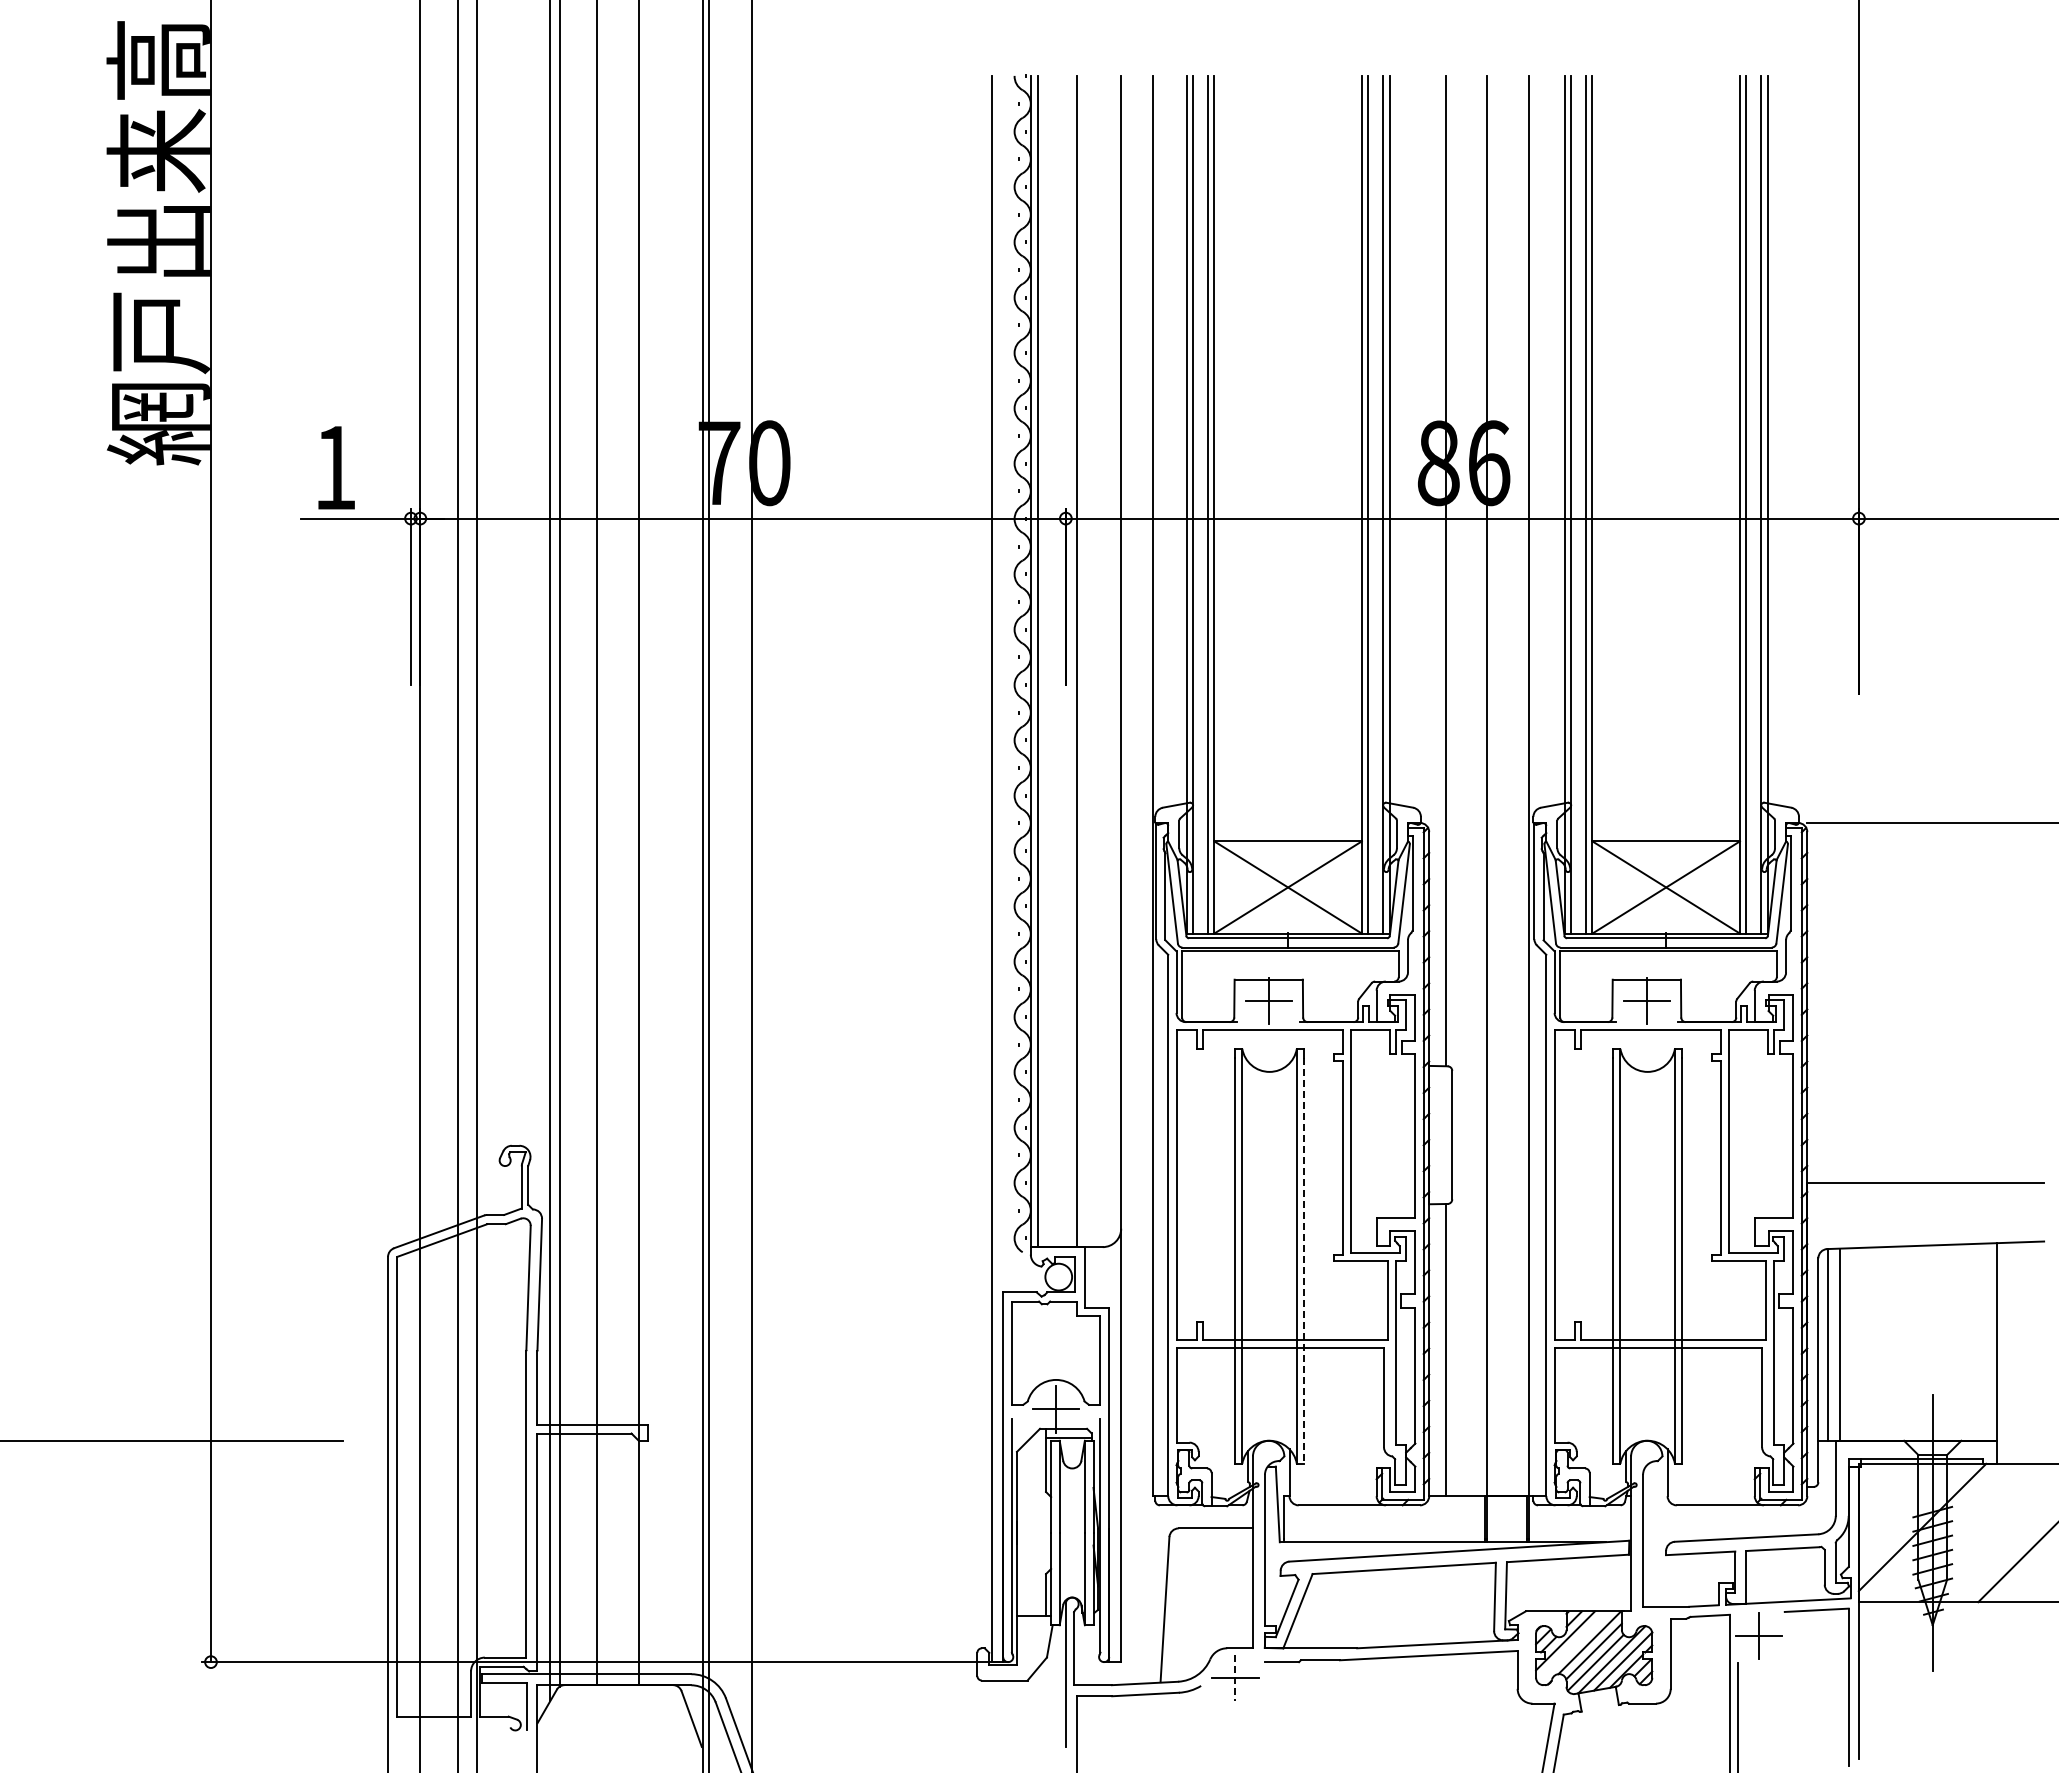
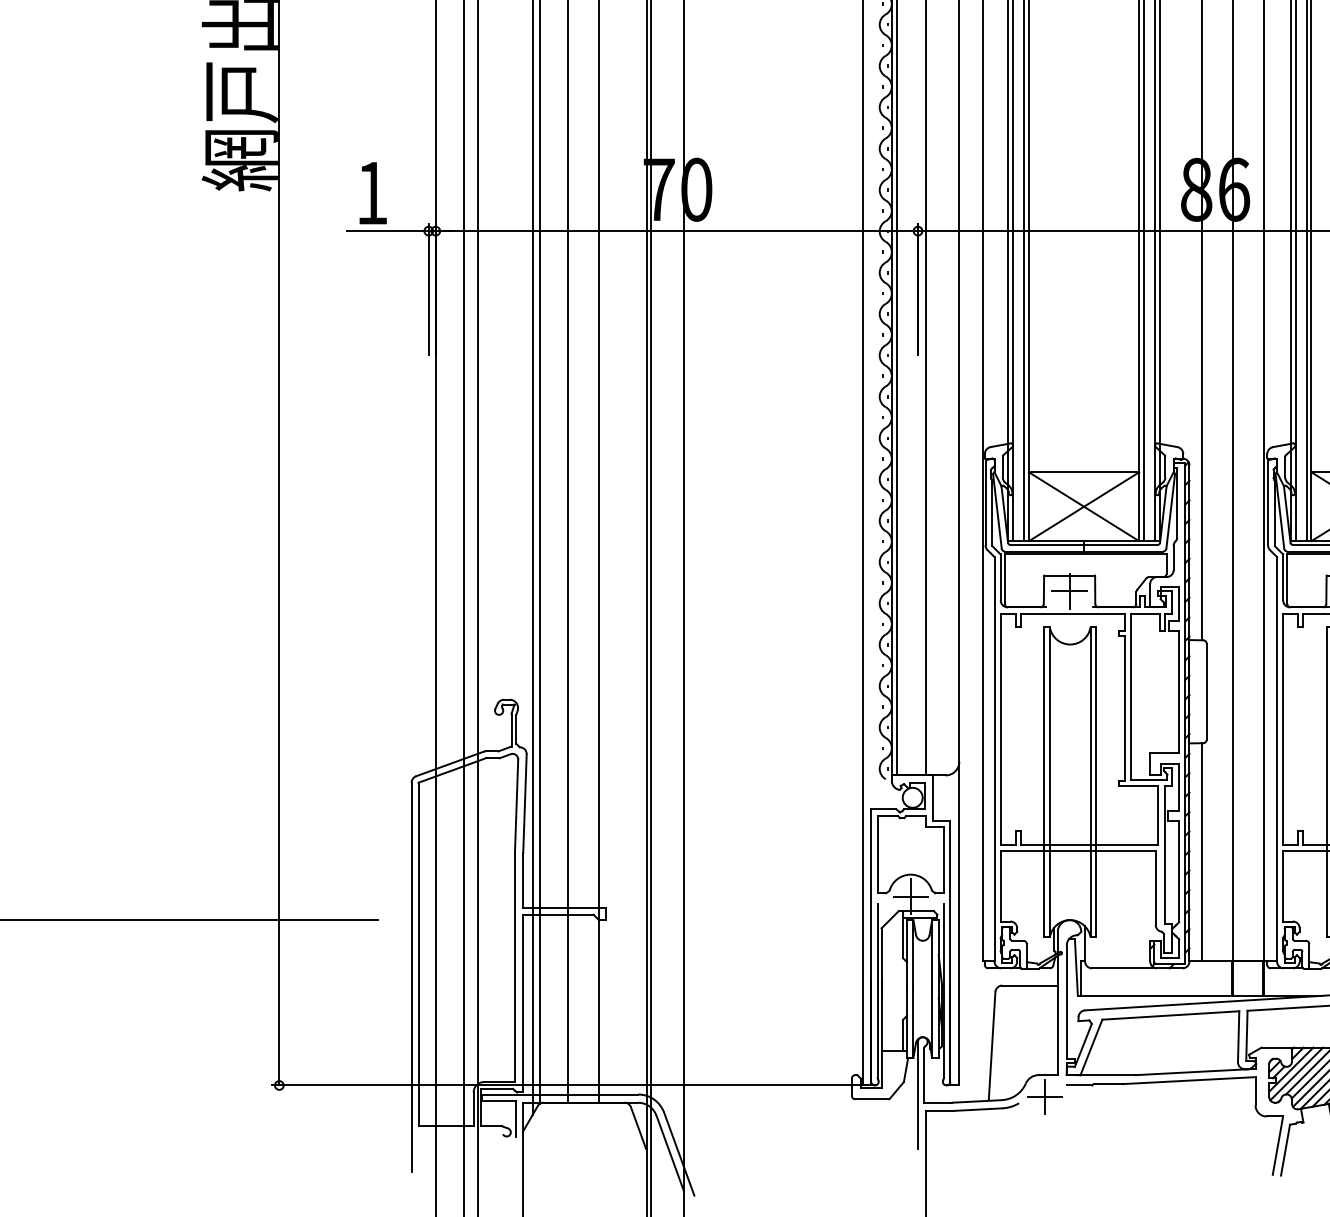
line: (1304, 1260) -> (1096, 785), dashed -> solid
line: (1572, 1646) -> (1296, 1073), added
line: (1235, 1678) -> (1044, 1097), dashed -> solid

